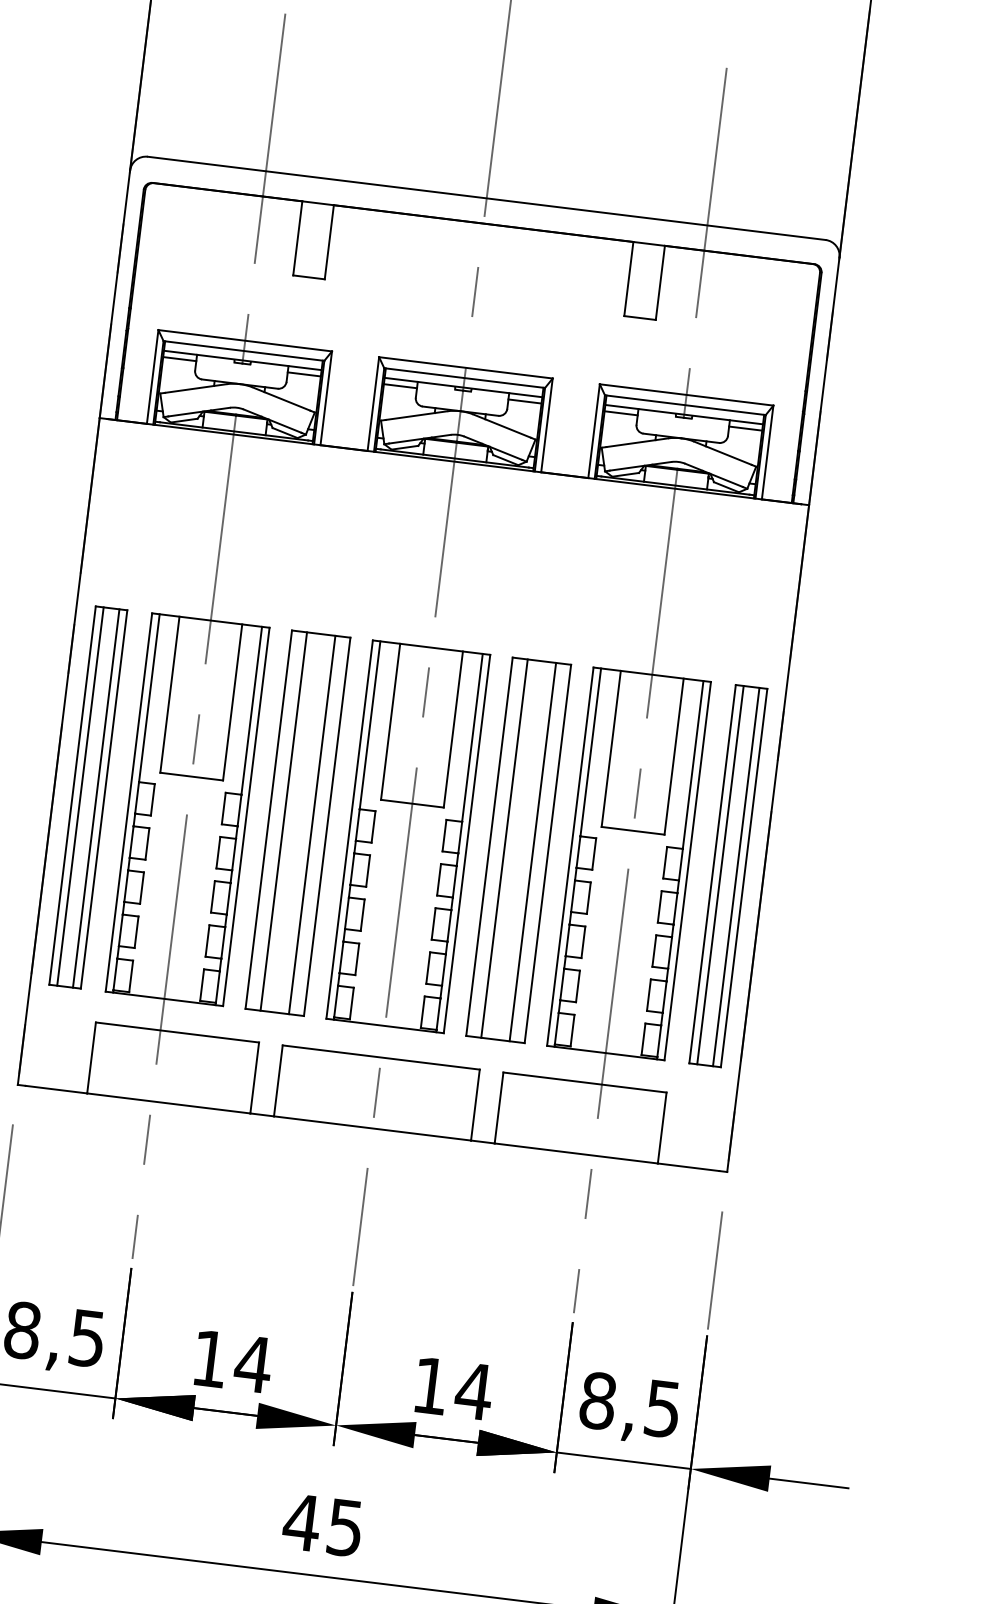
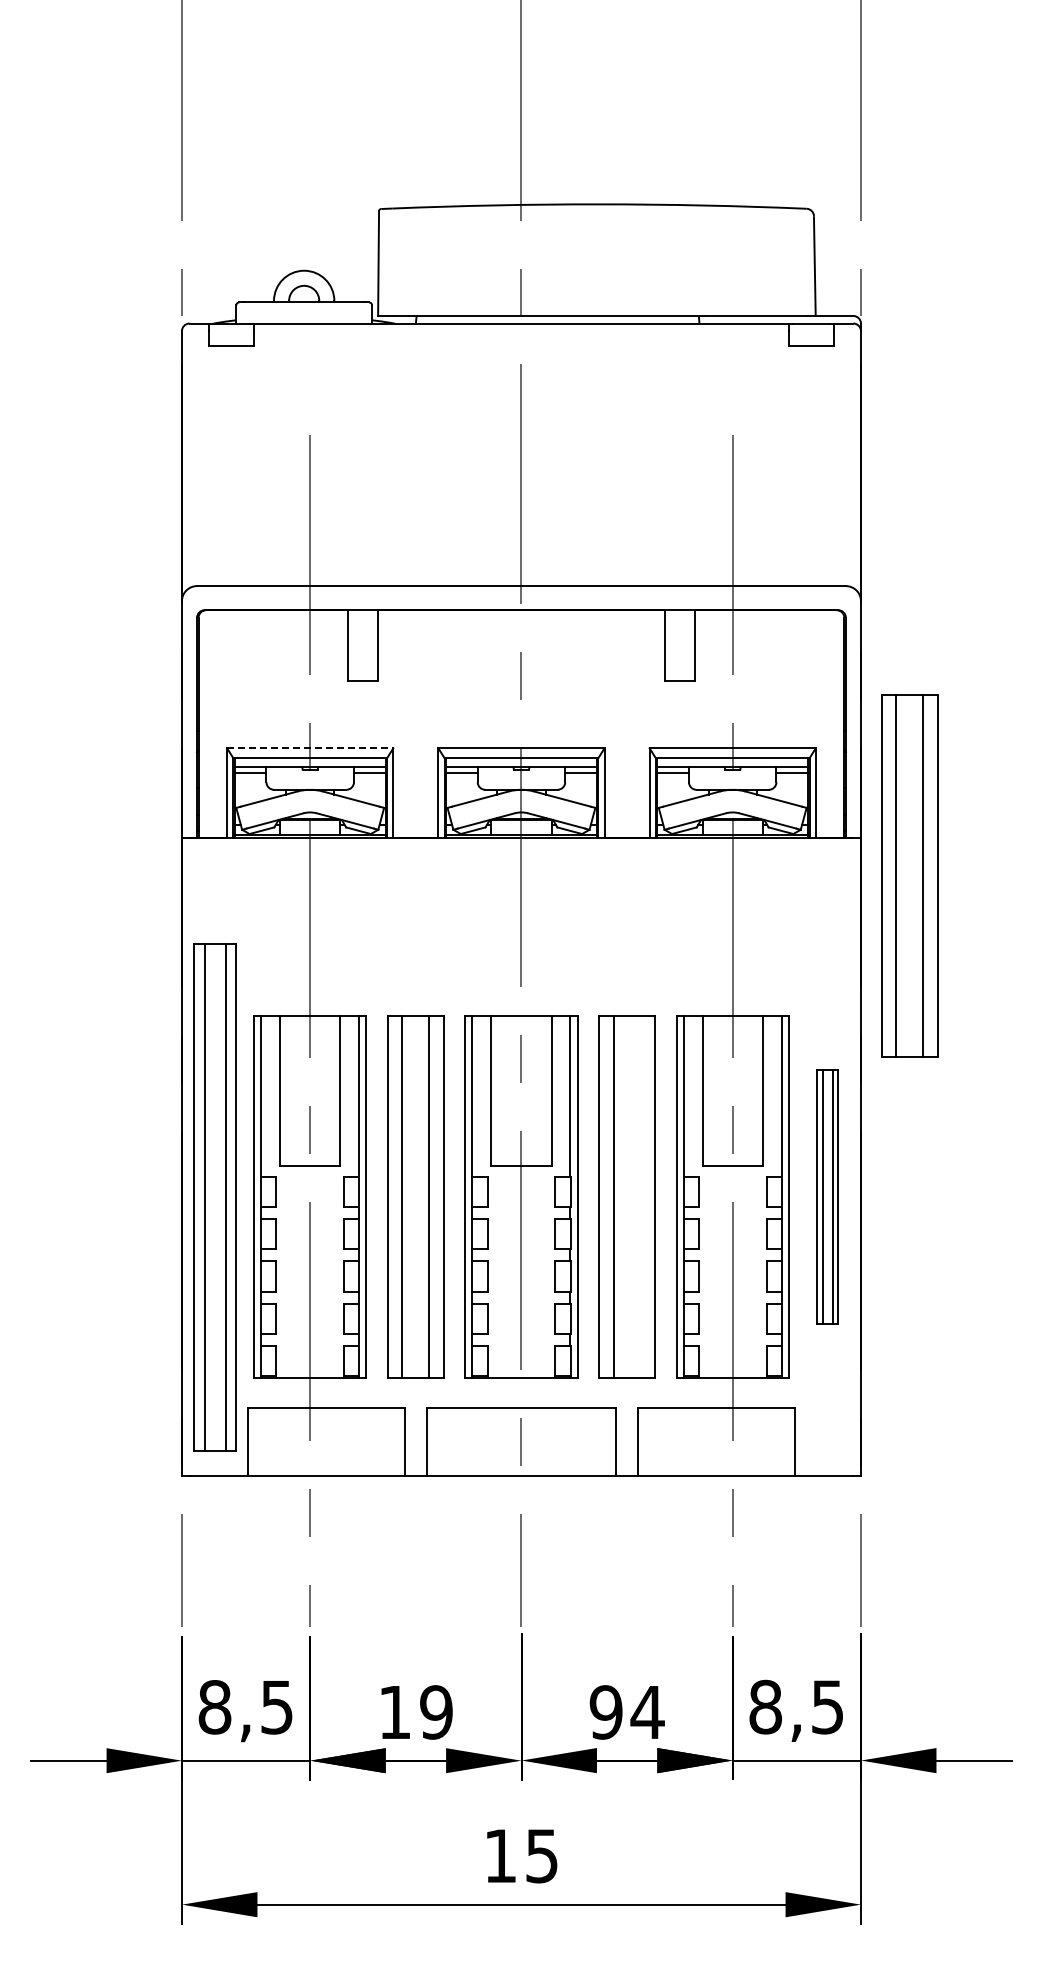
line: (245, 340) -> (310, 748), solid -> dashed
part: (855, 550) -> (909, 875), added
part: (87, 796) -> (214, 1196), size x1.4
line: (532, 852) -> (640, 1197), removed
part: (728, 875) -> (827, 1196), size x0.7
text: (253, 1364) -> (436, 1712), 14 -> 19
text: (430, 1385) -> (605, 1712), 14 -> 94
text: (301, 1521) -> (500, 1855), 45 -> 15

